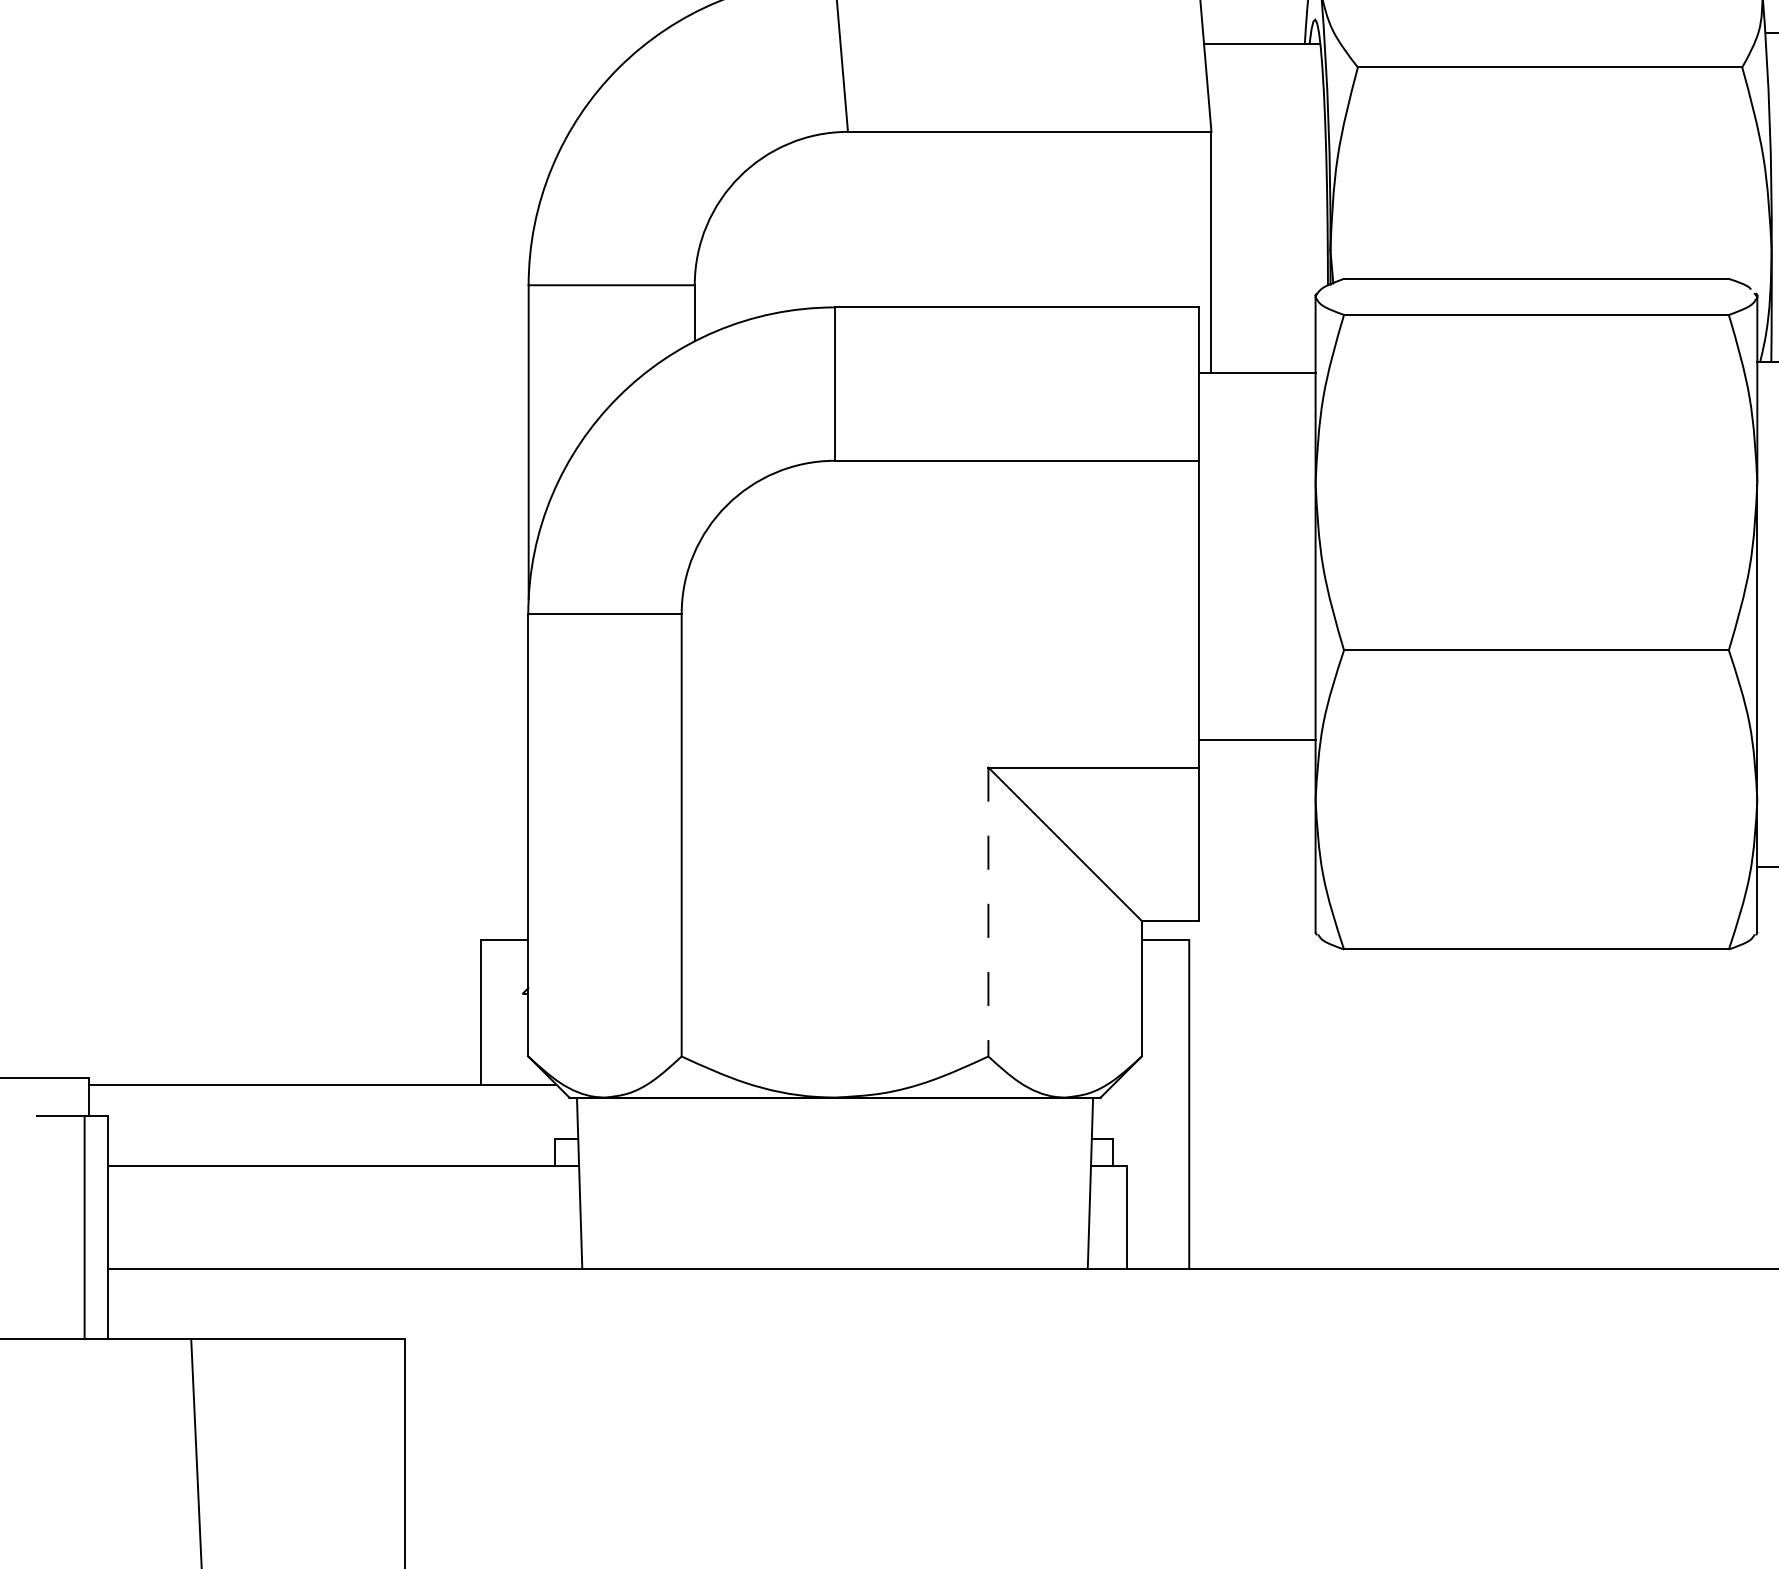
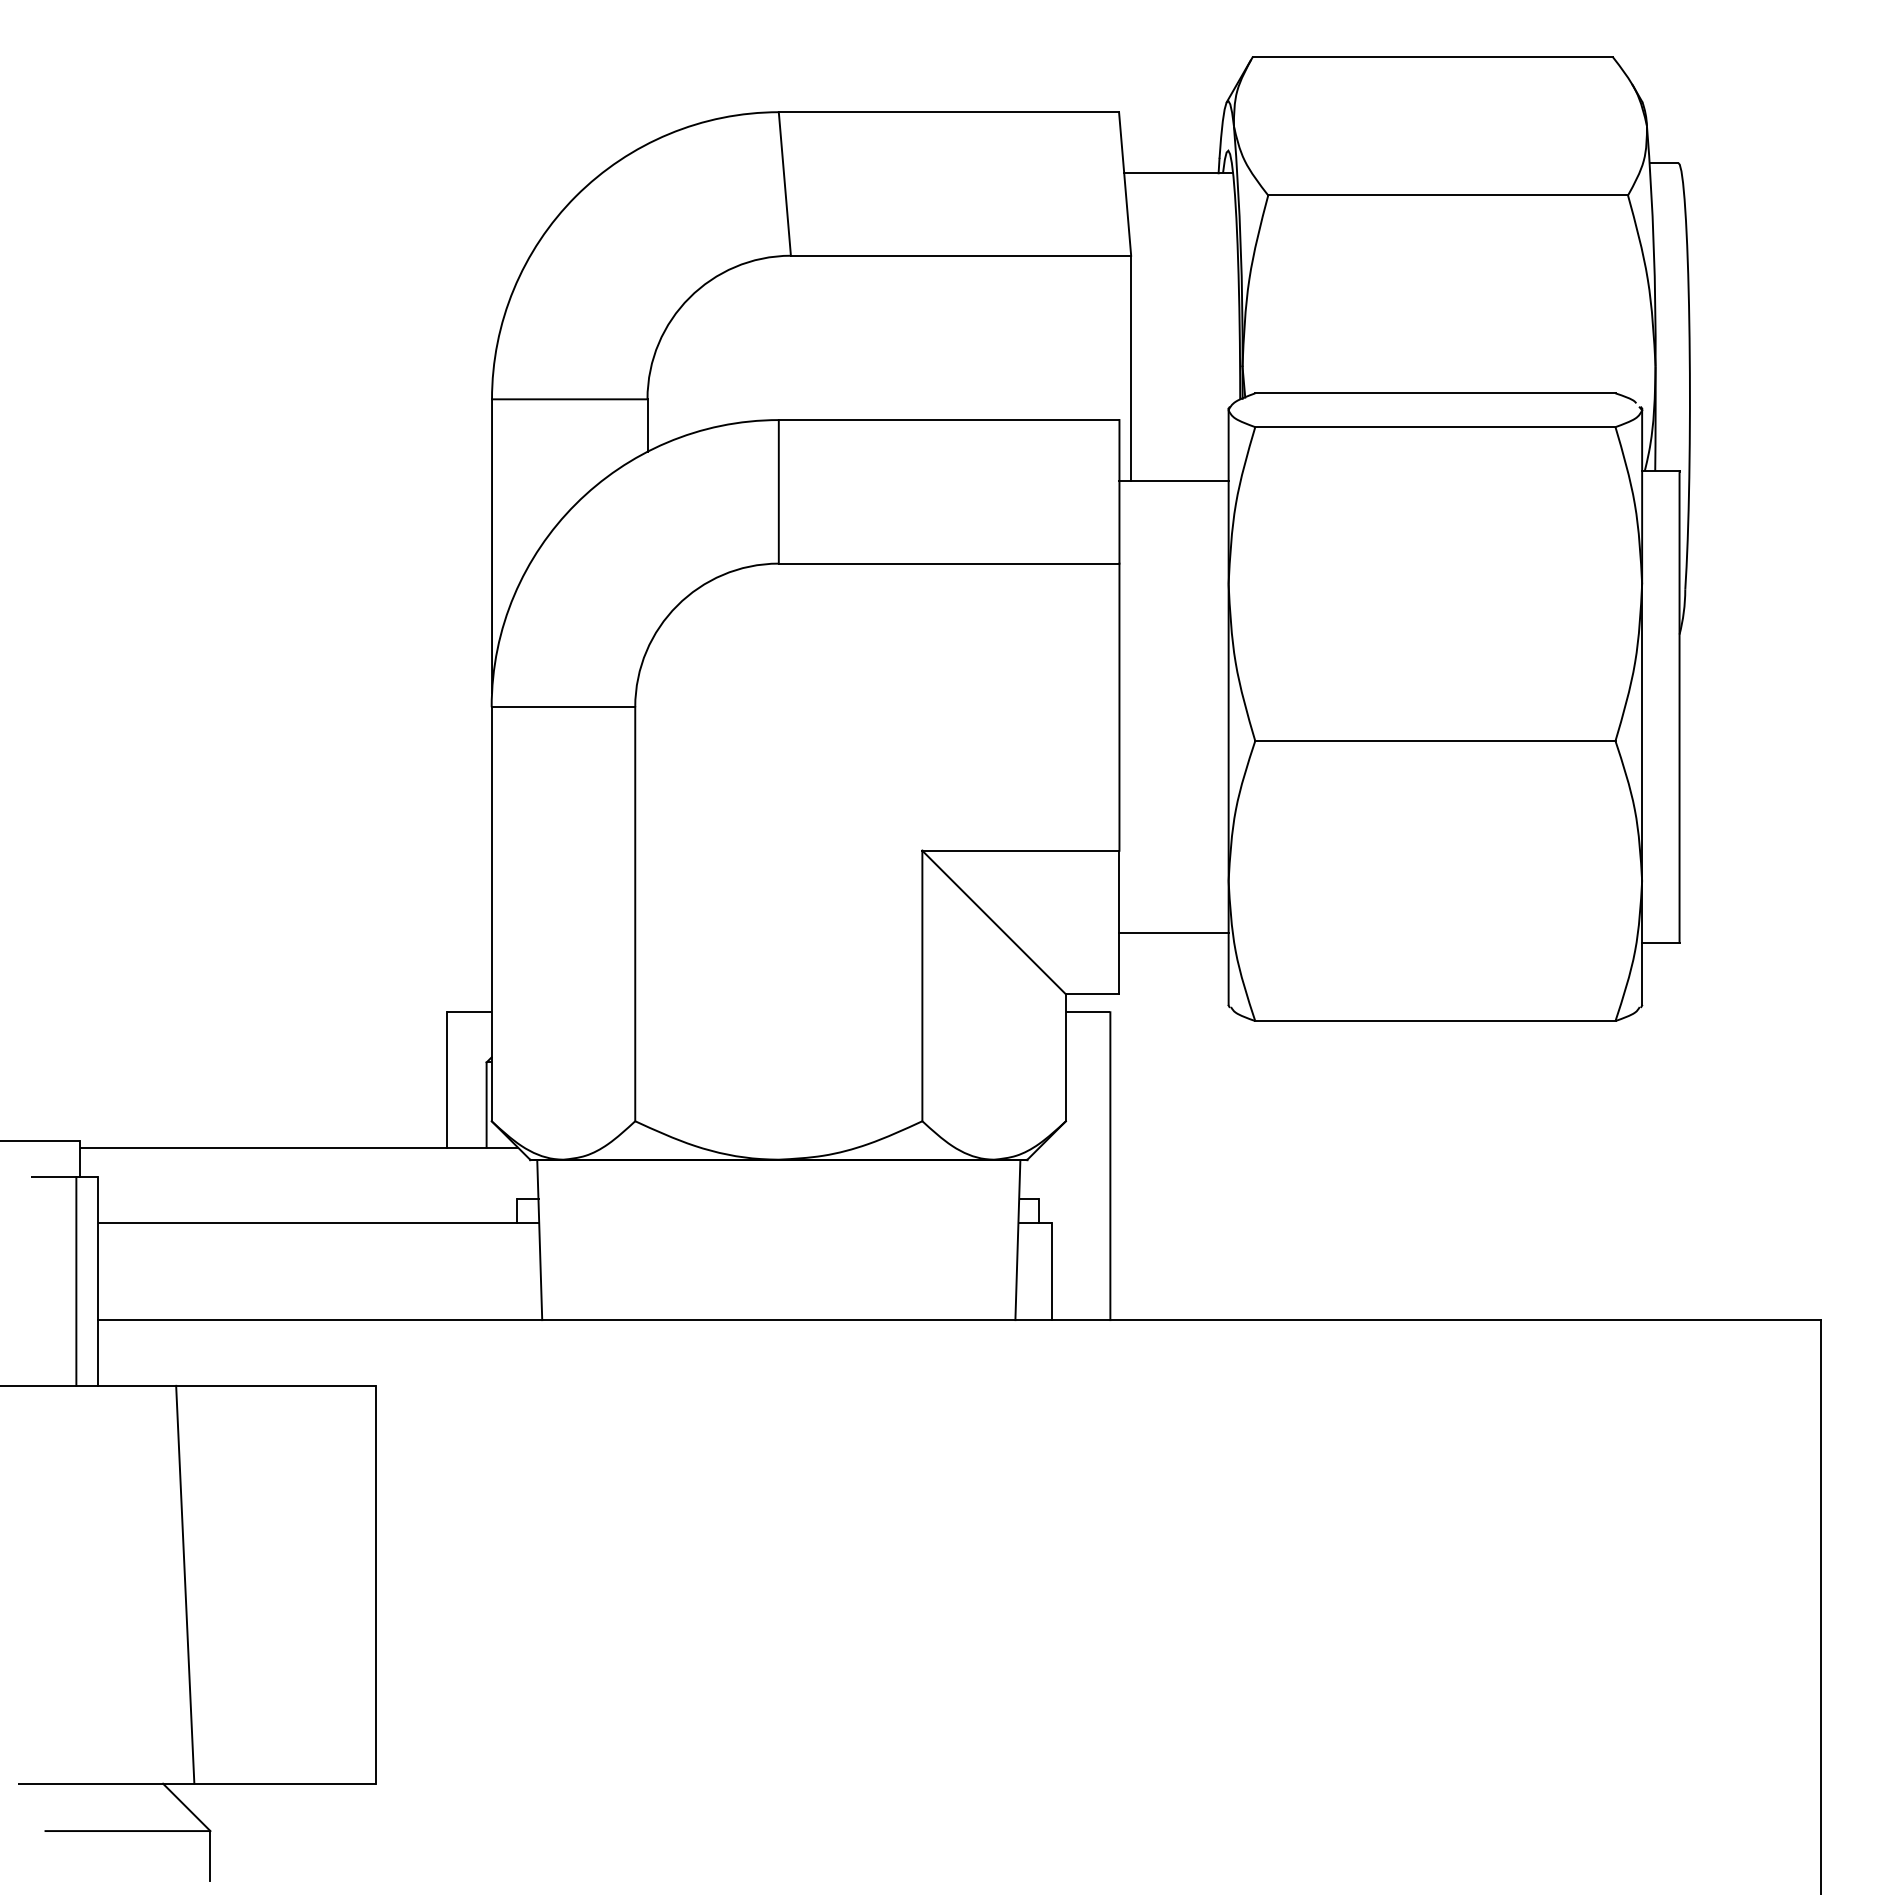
line: (1256, 740) -> (1173, 933), moved
line: (988, 912) -> (922, 986), dashed -> solid
line: (522, 1038) -> (486, 1104), added

